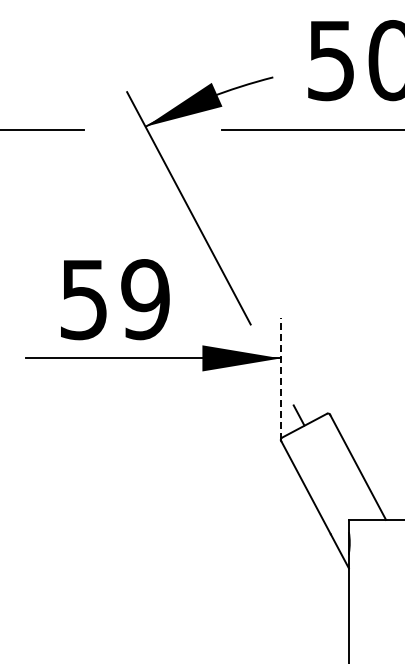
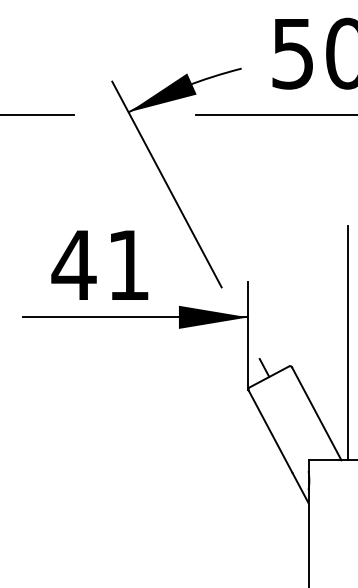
text: (113, 299) -> (100, 265), 59 -> 41
line: (280, 378) -> (248, 335), dashed -> solid
line: (392, 387) -> (347, 343), added

